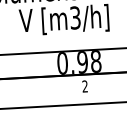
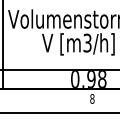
text: (85, 85) -> (92, 98), 2 -> 8

